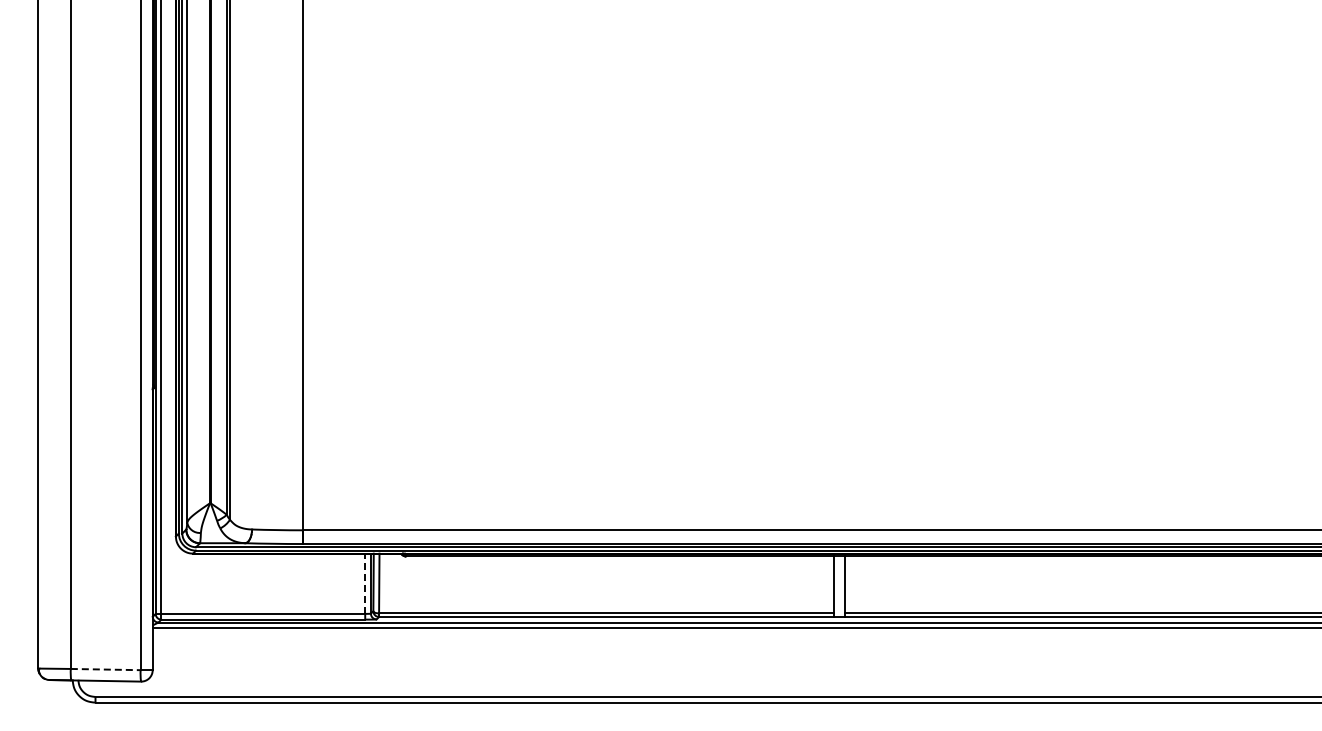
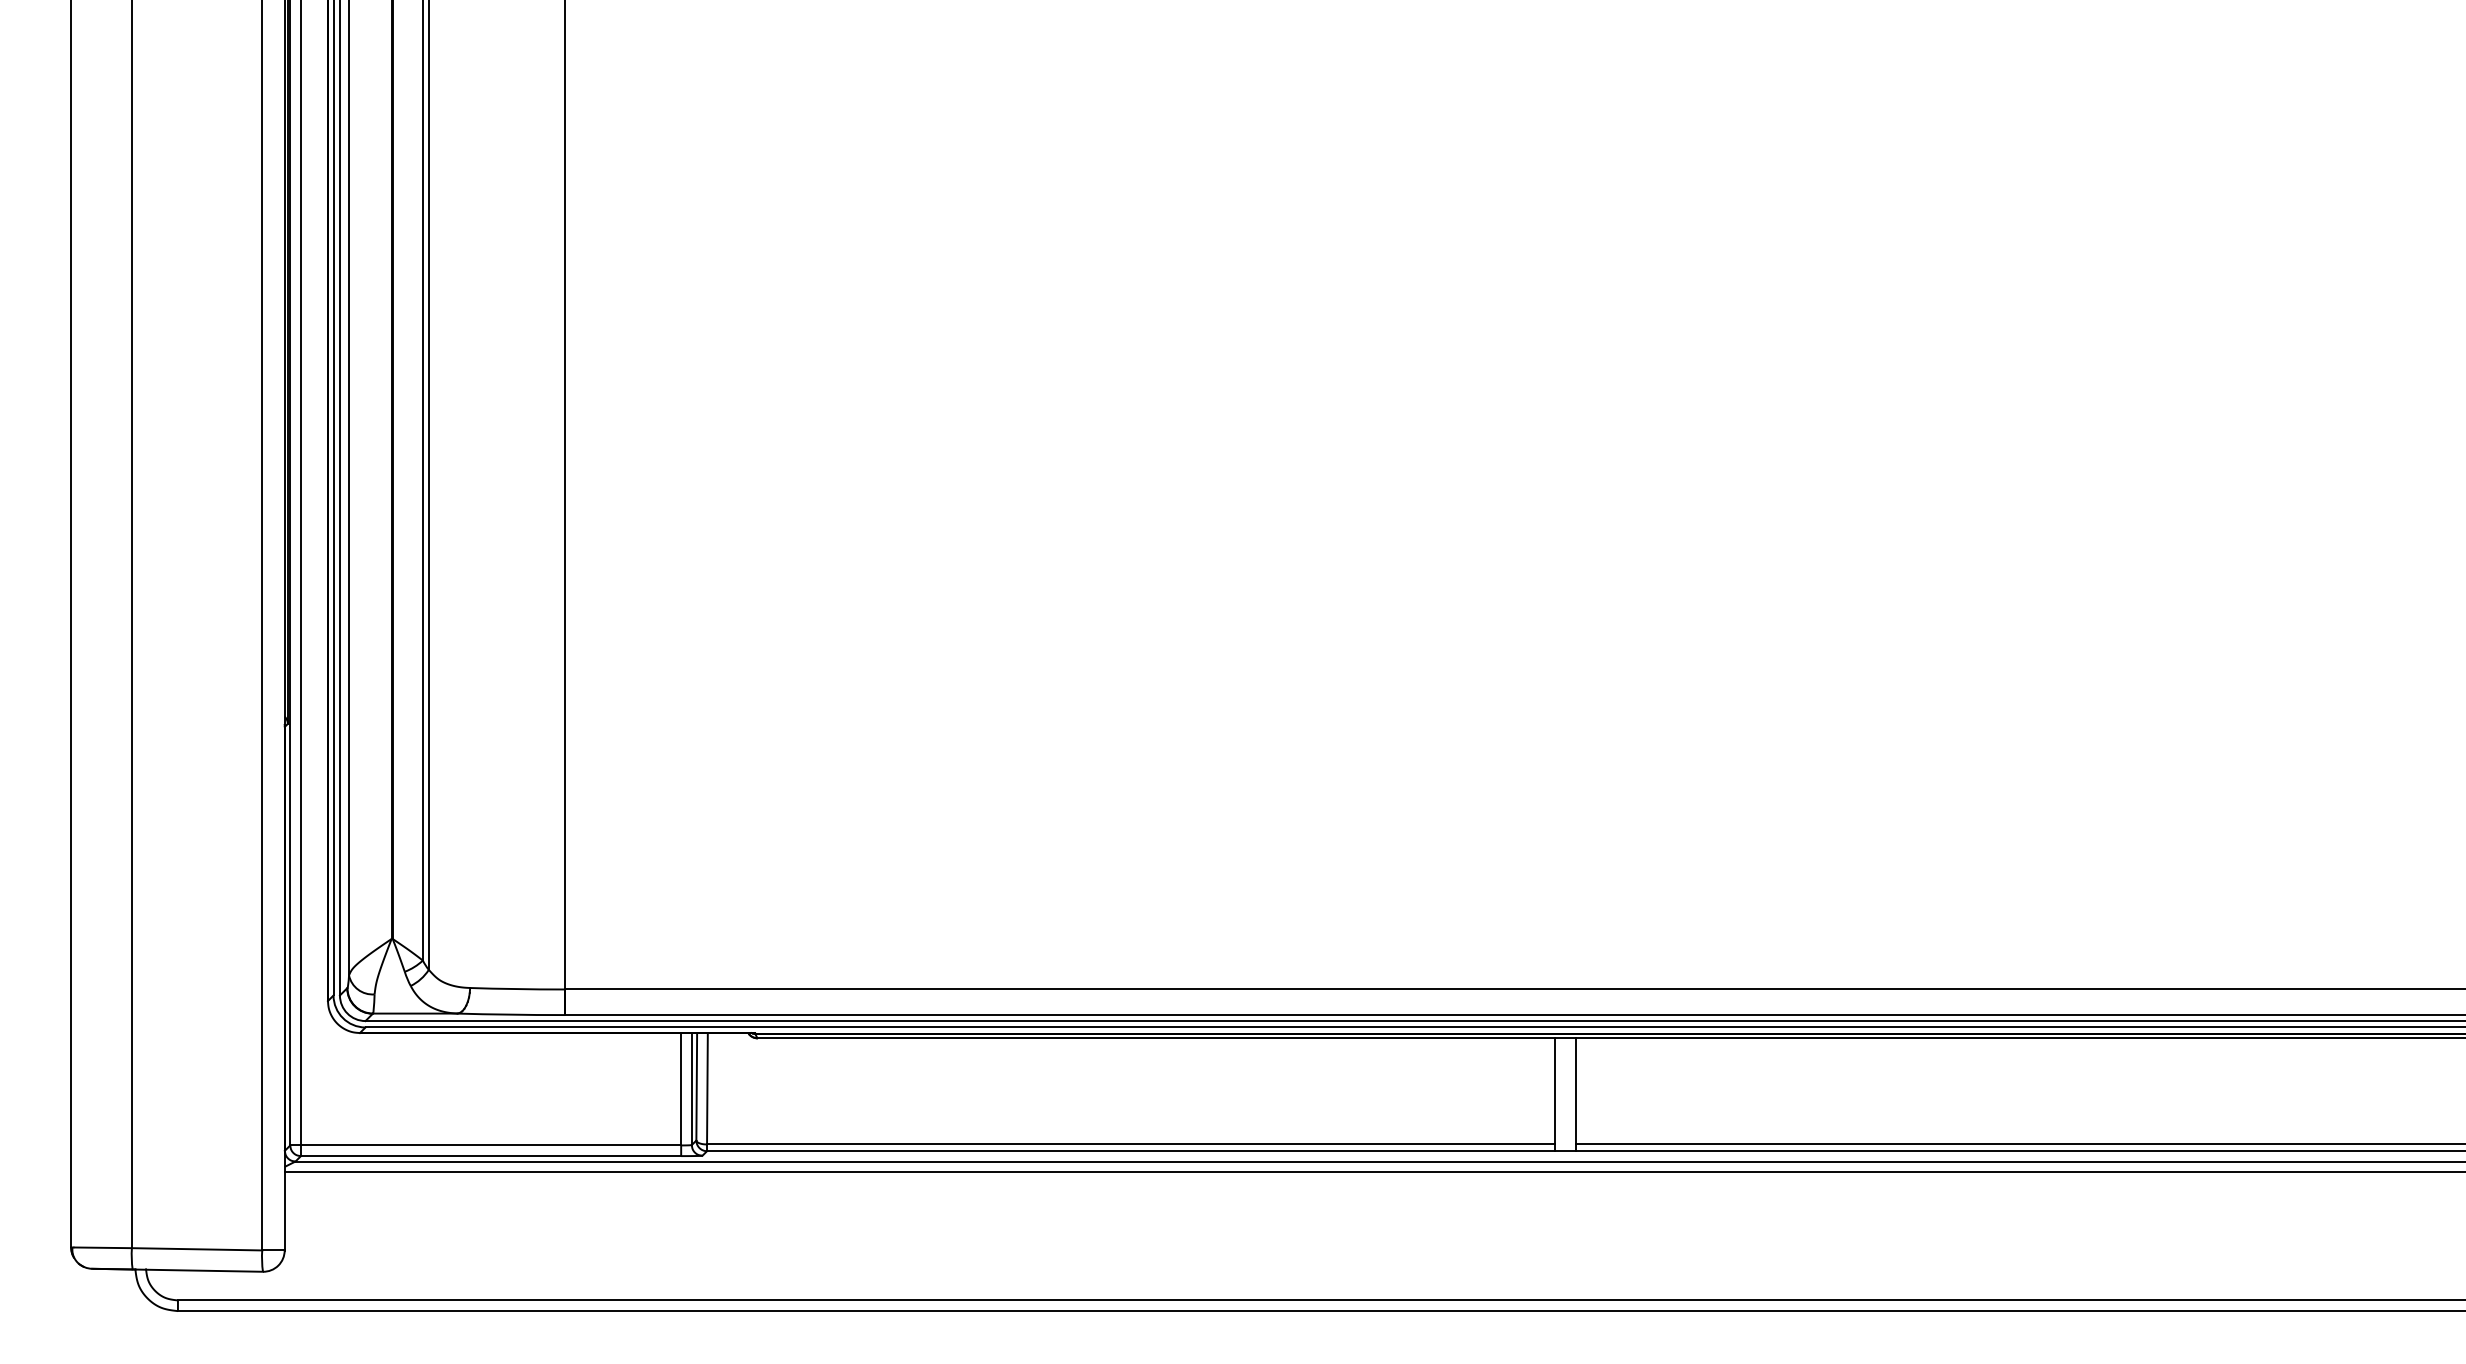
line: (365, 583) -> (681, 1088), dashed -> solid
line: (105, 669) -> (196, 1249), dashed -> solid

